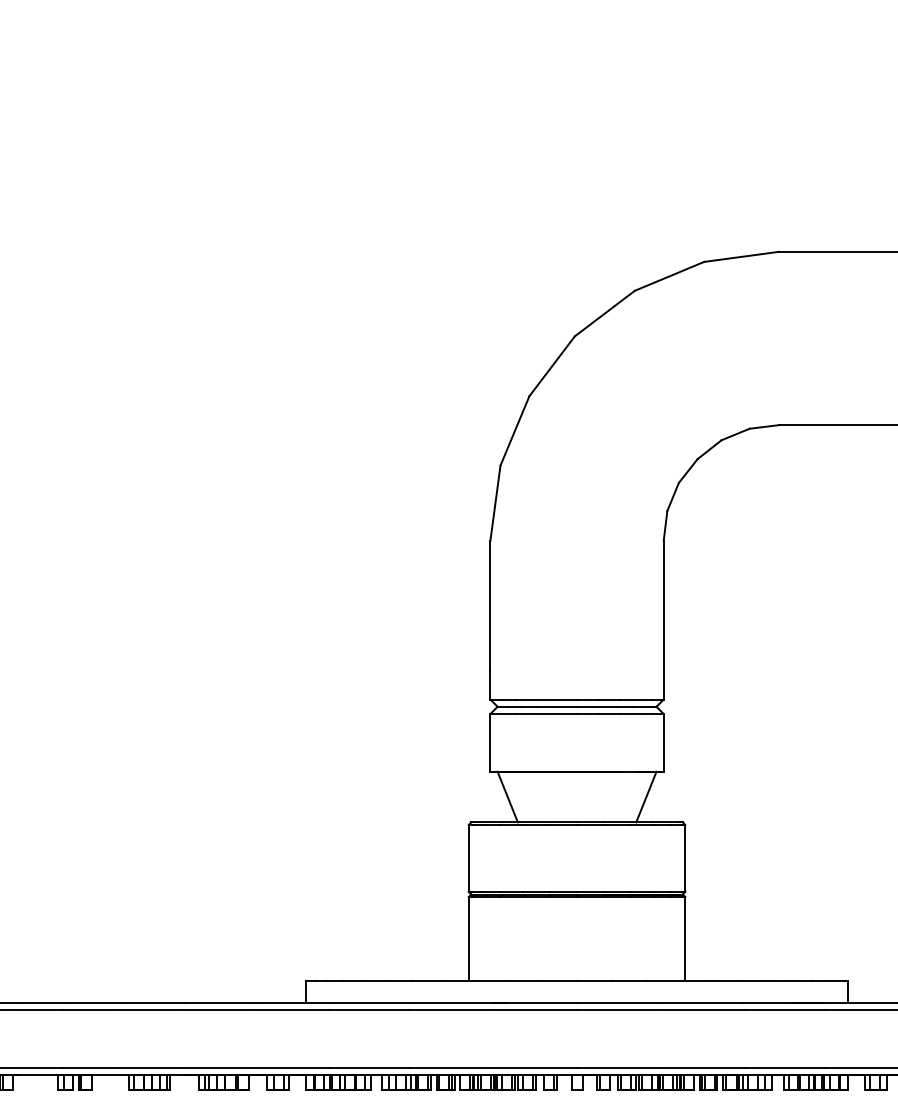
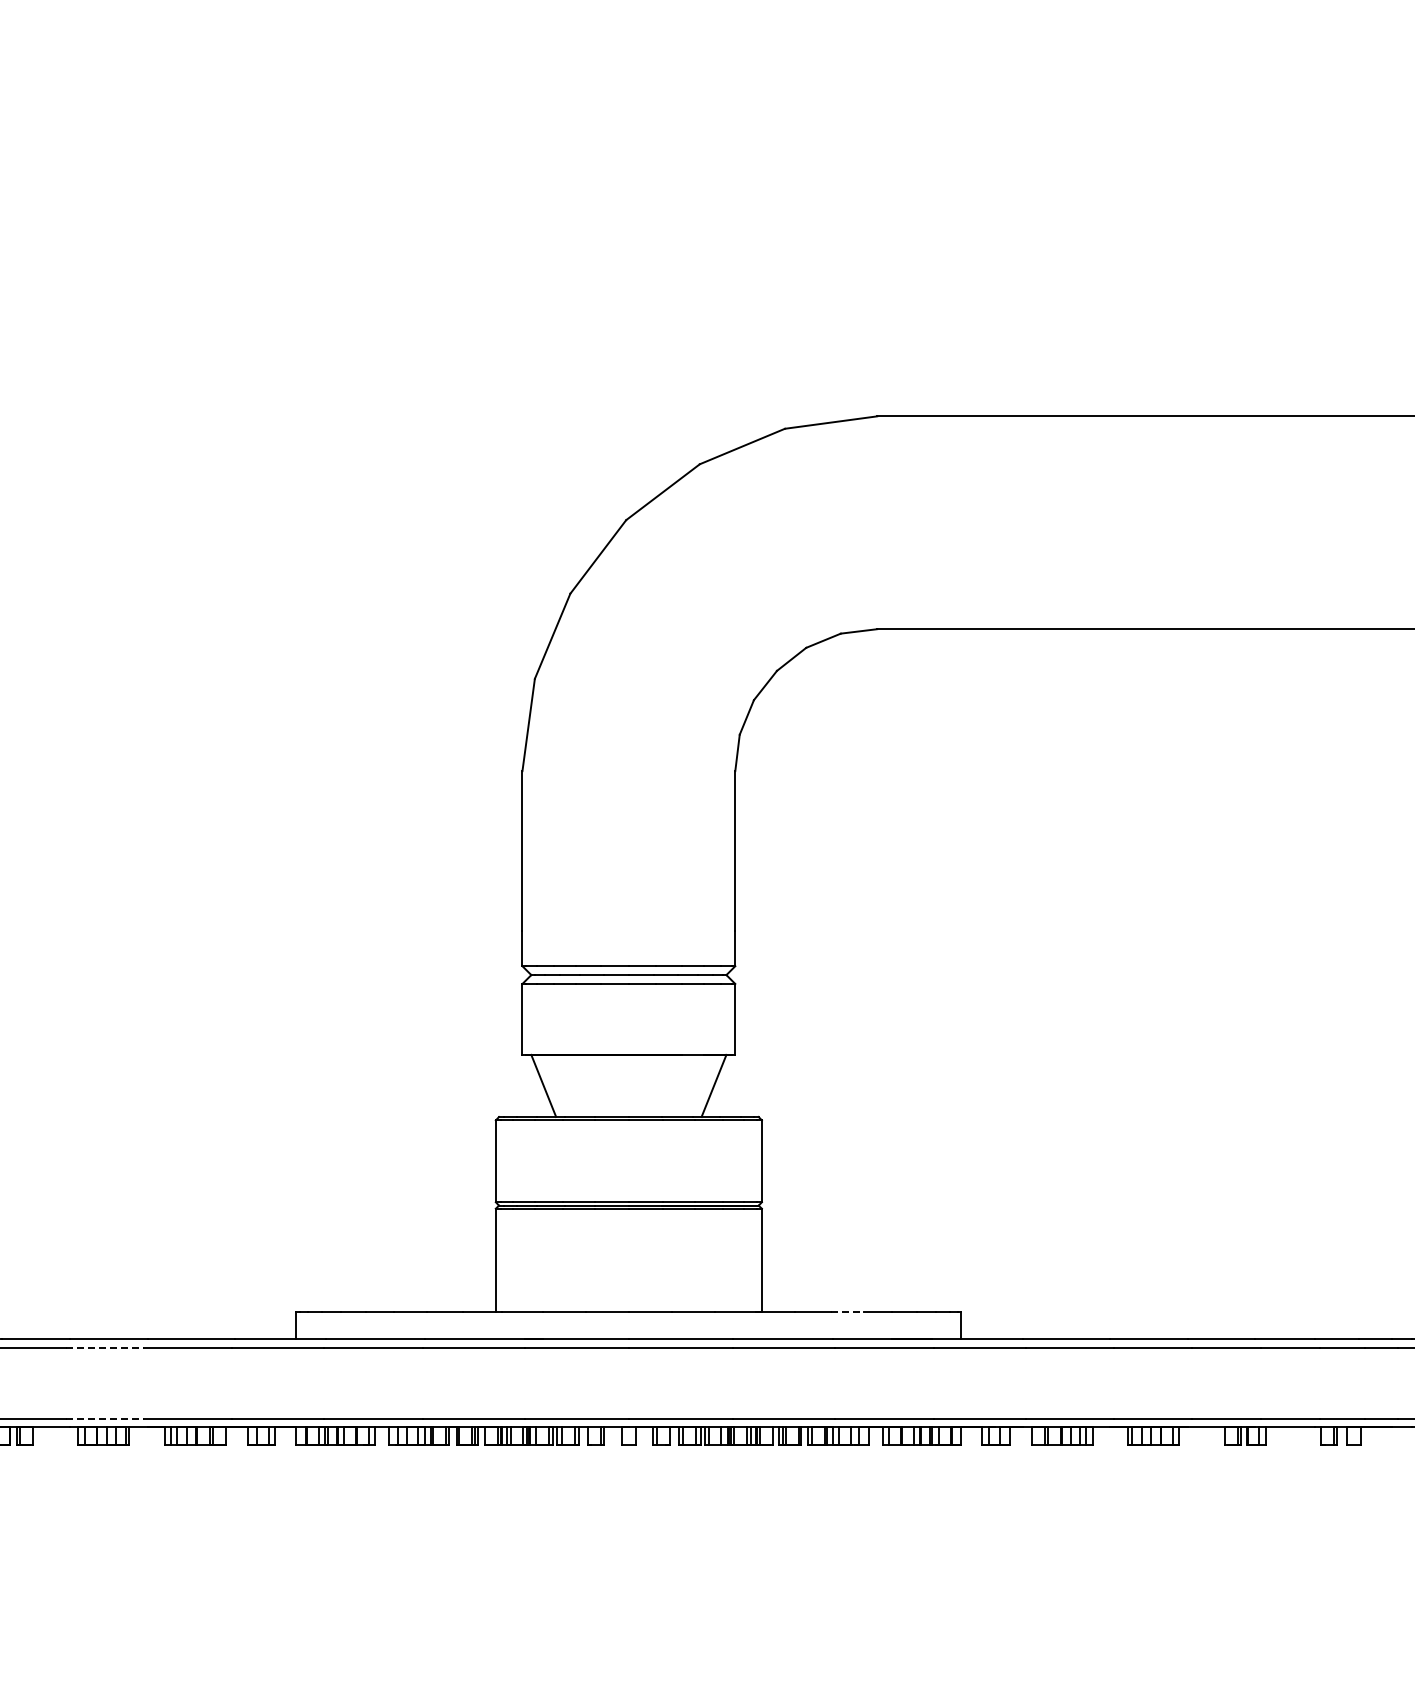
line: (755, 981) -> (847, 1312), solid -> dashed
line: (150, 1010) -> (105, 1347), solid -> dashed
line: (150, 1067) -> (105, 1418), solid -> dashed

